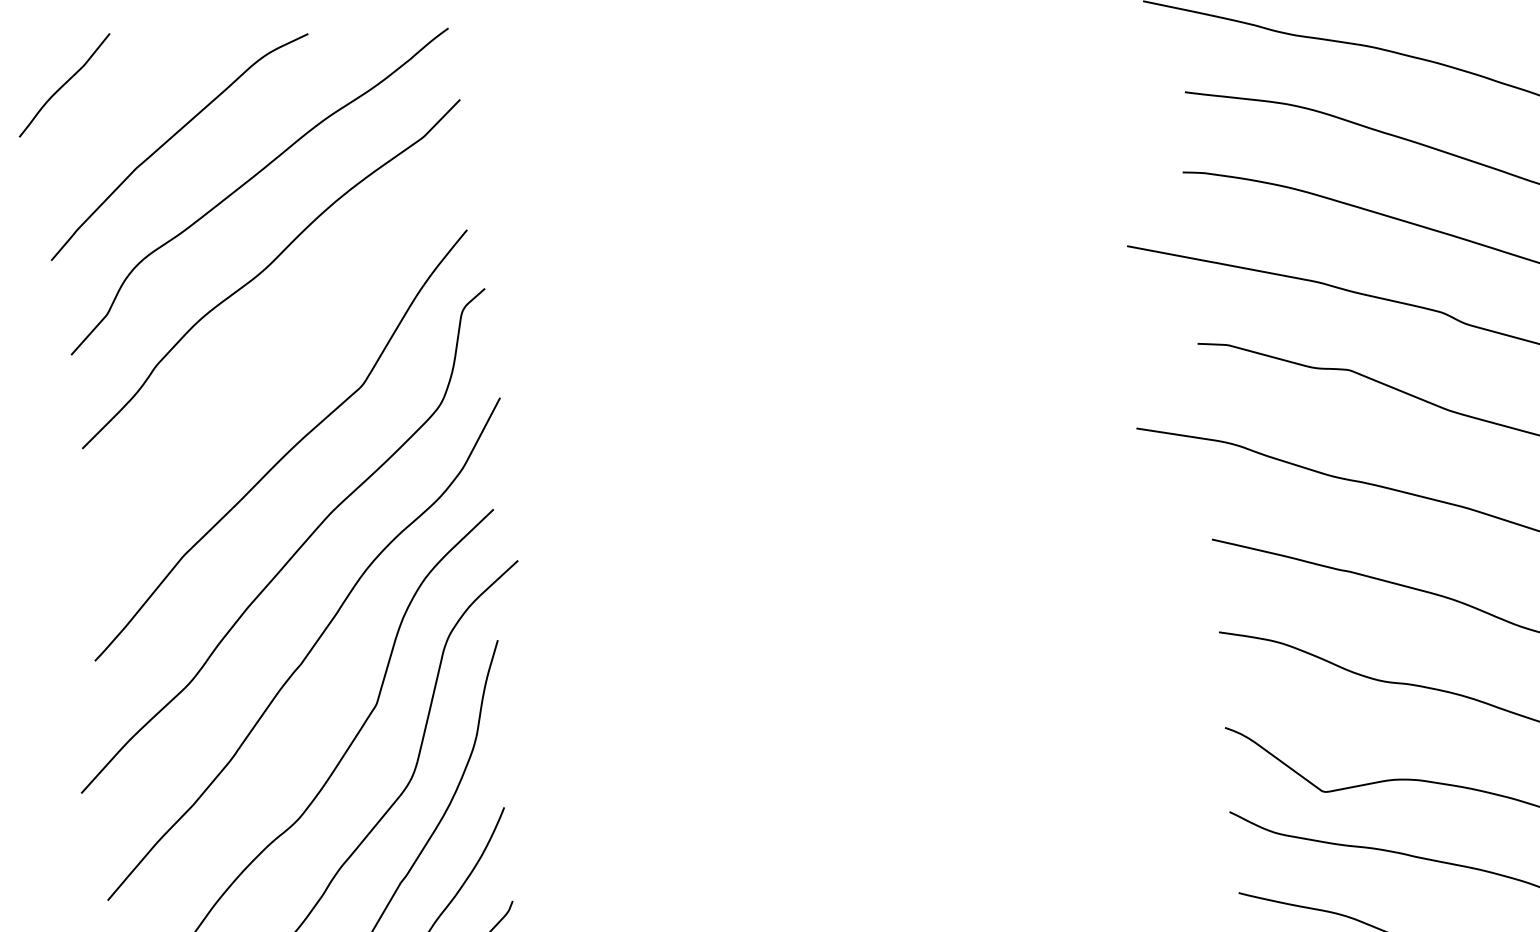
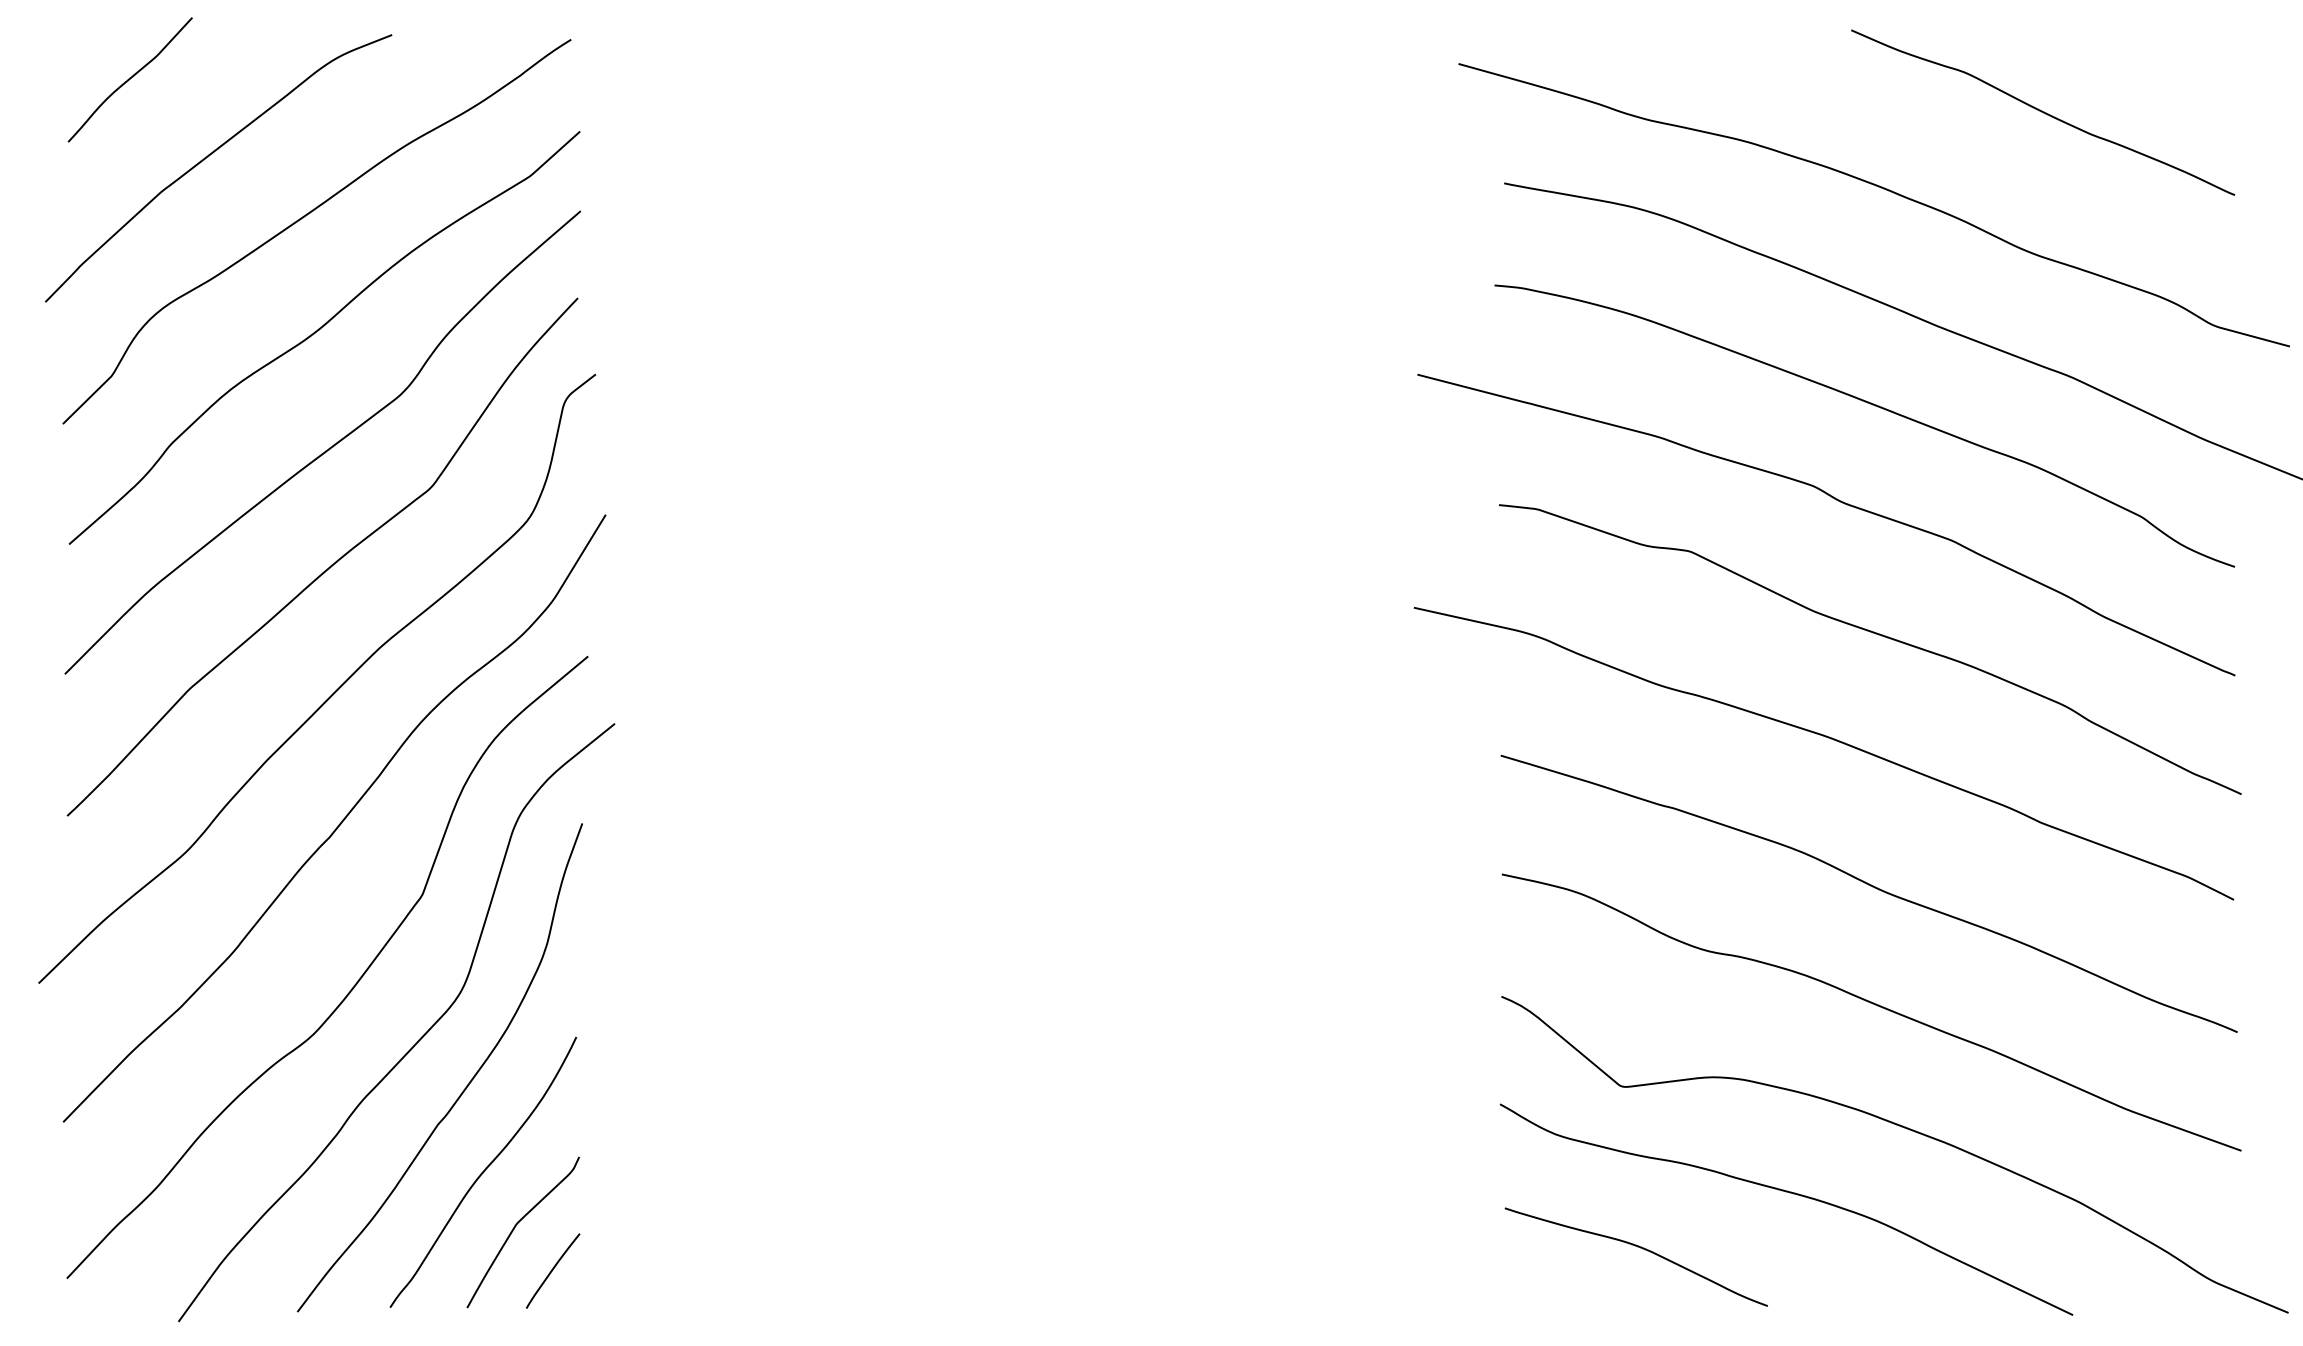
curve: (63, 85) -> (129, 79), moved
curve: (280, 360) -> (328, 448), added

